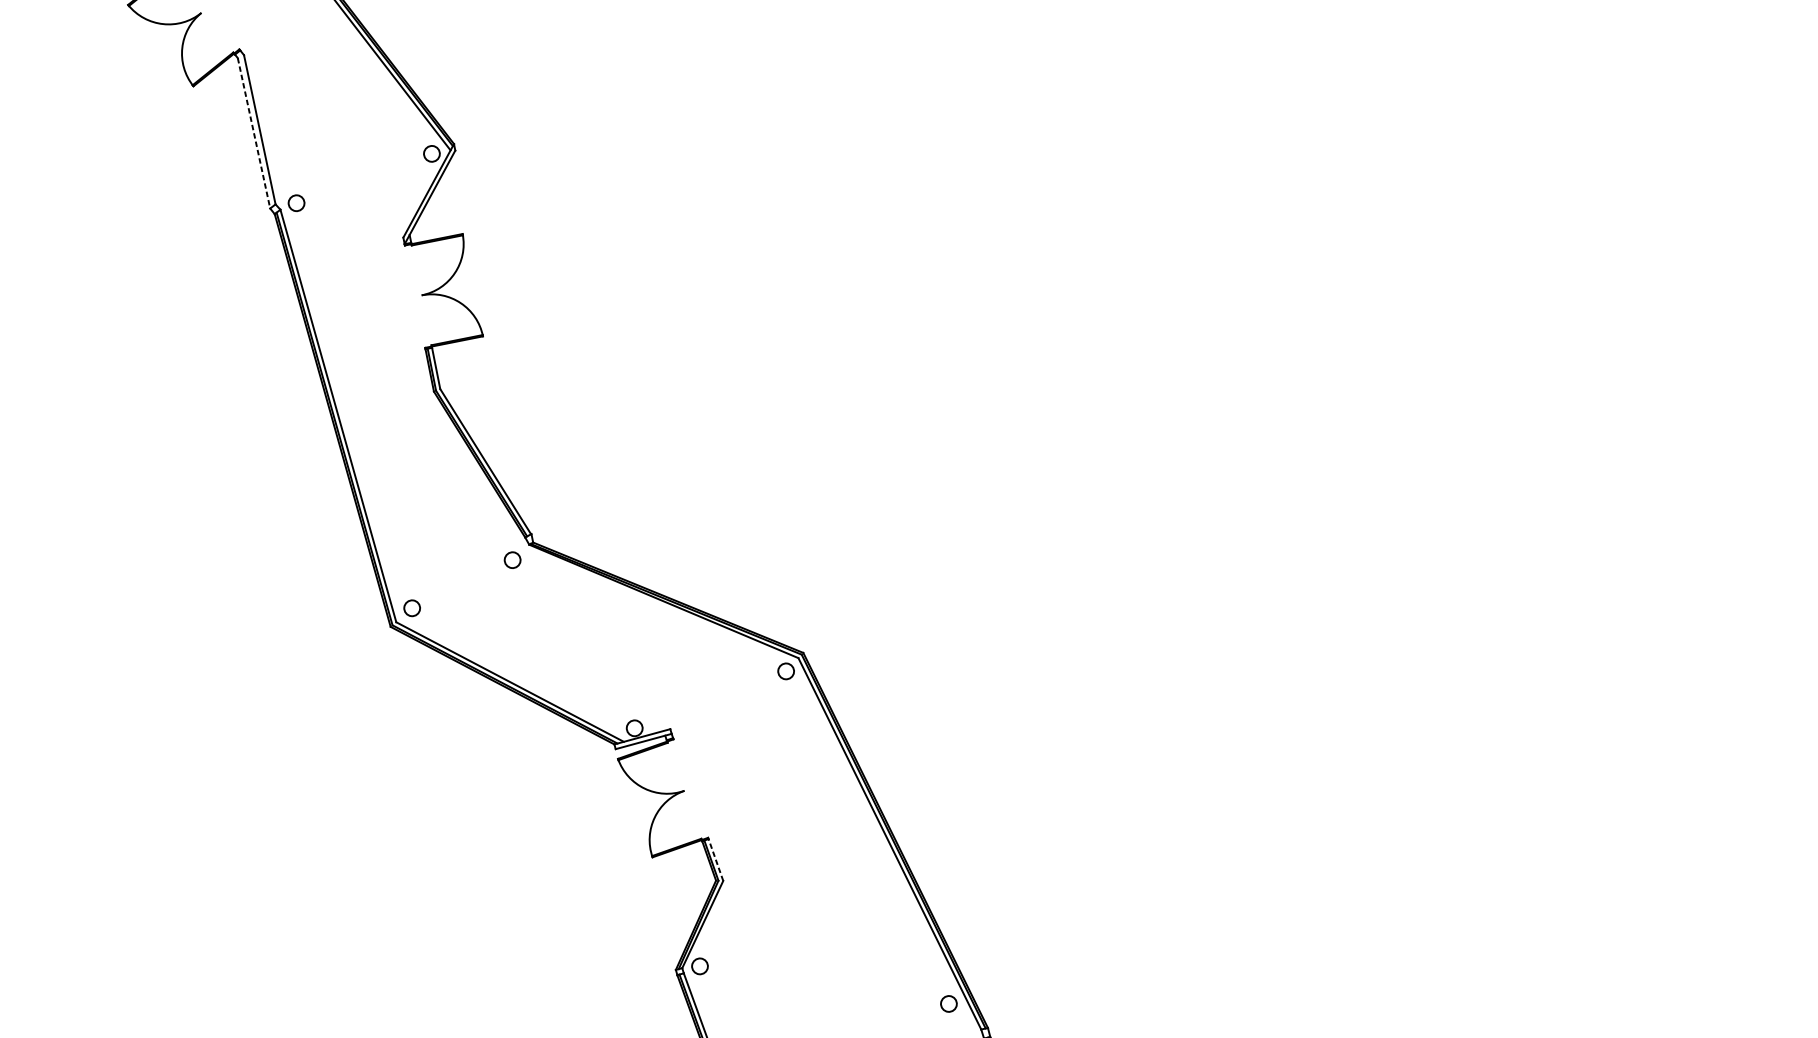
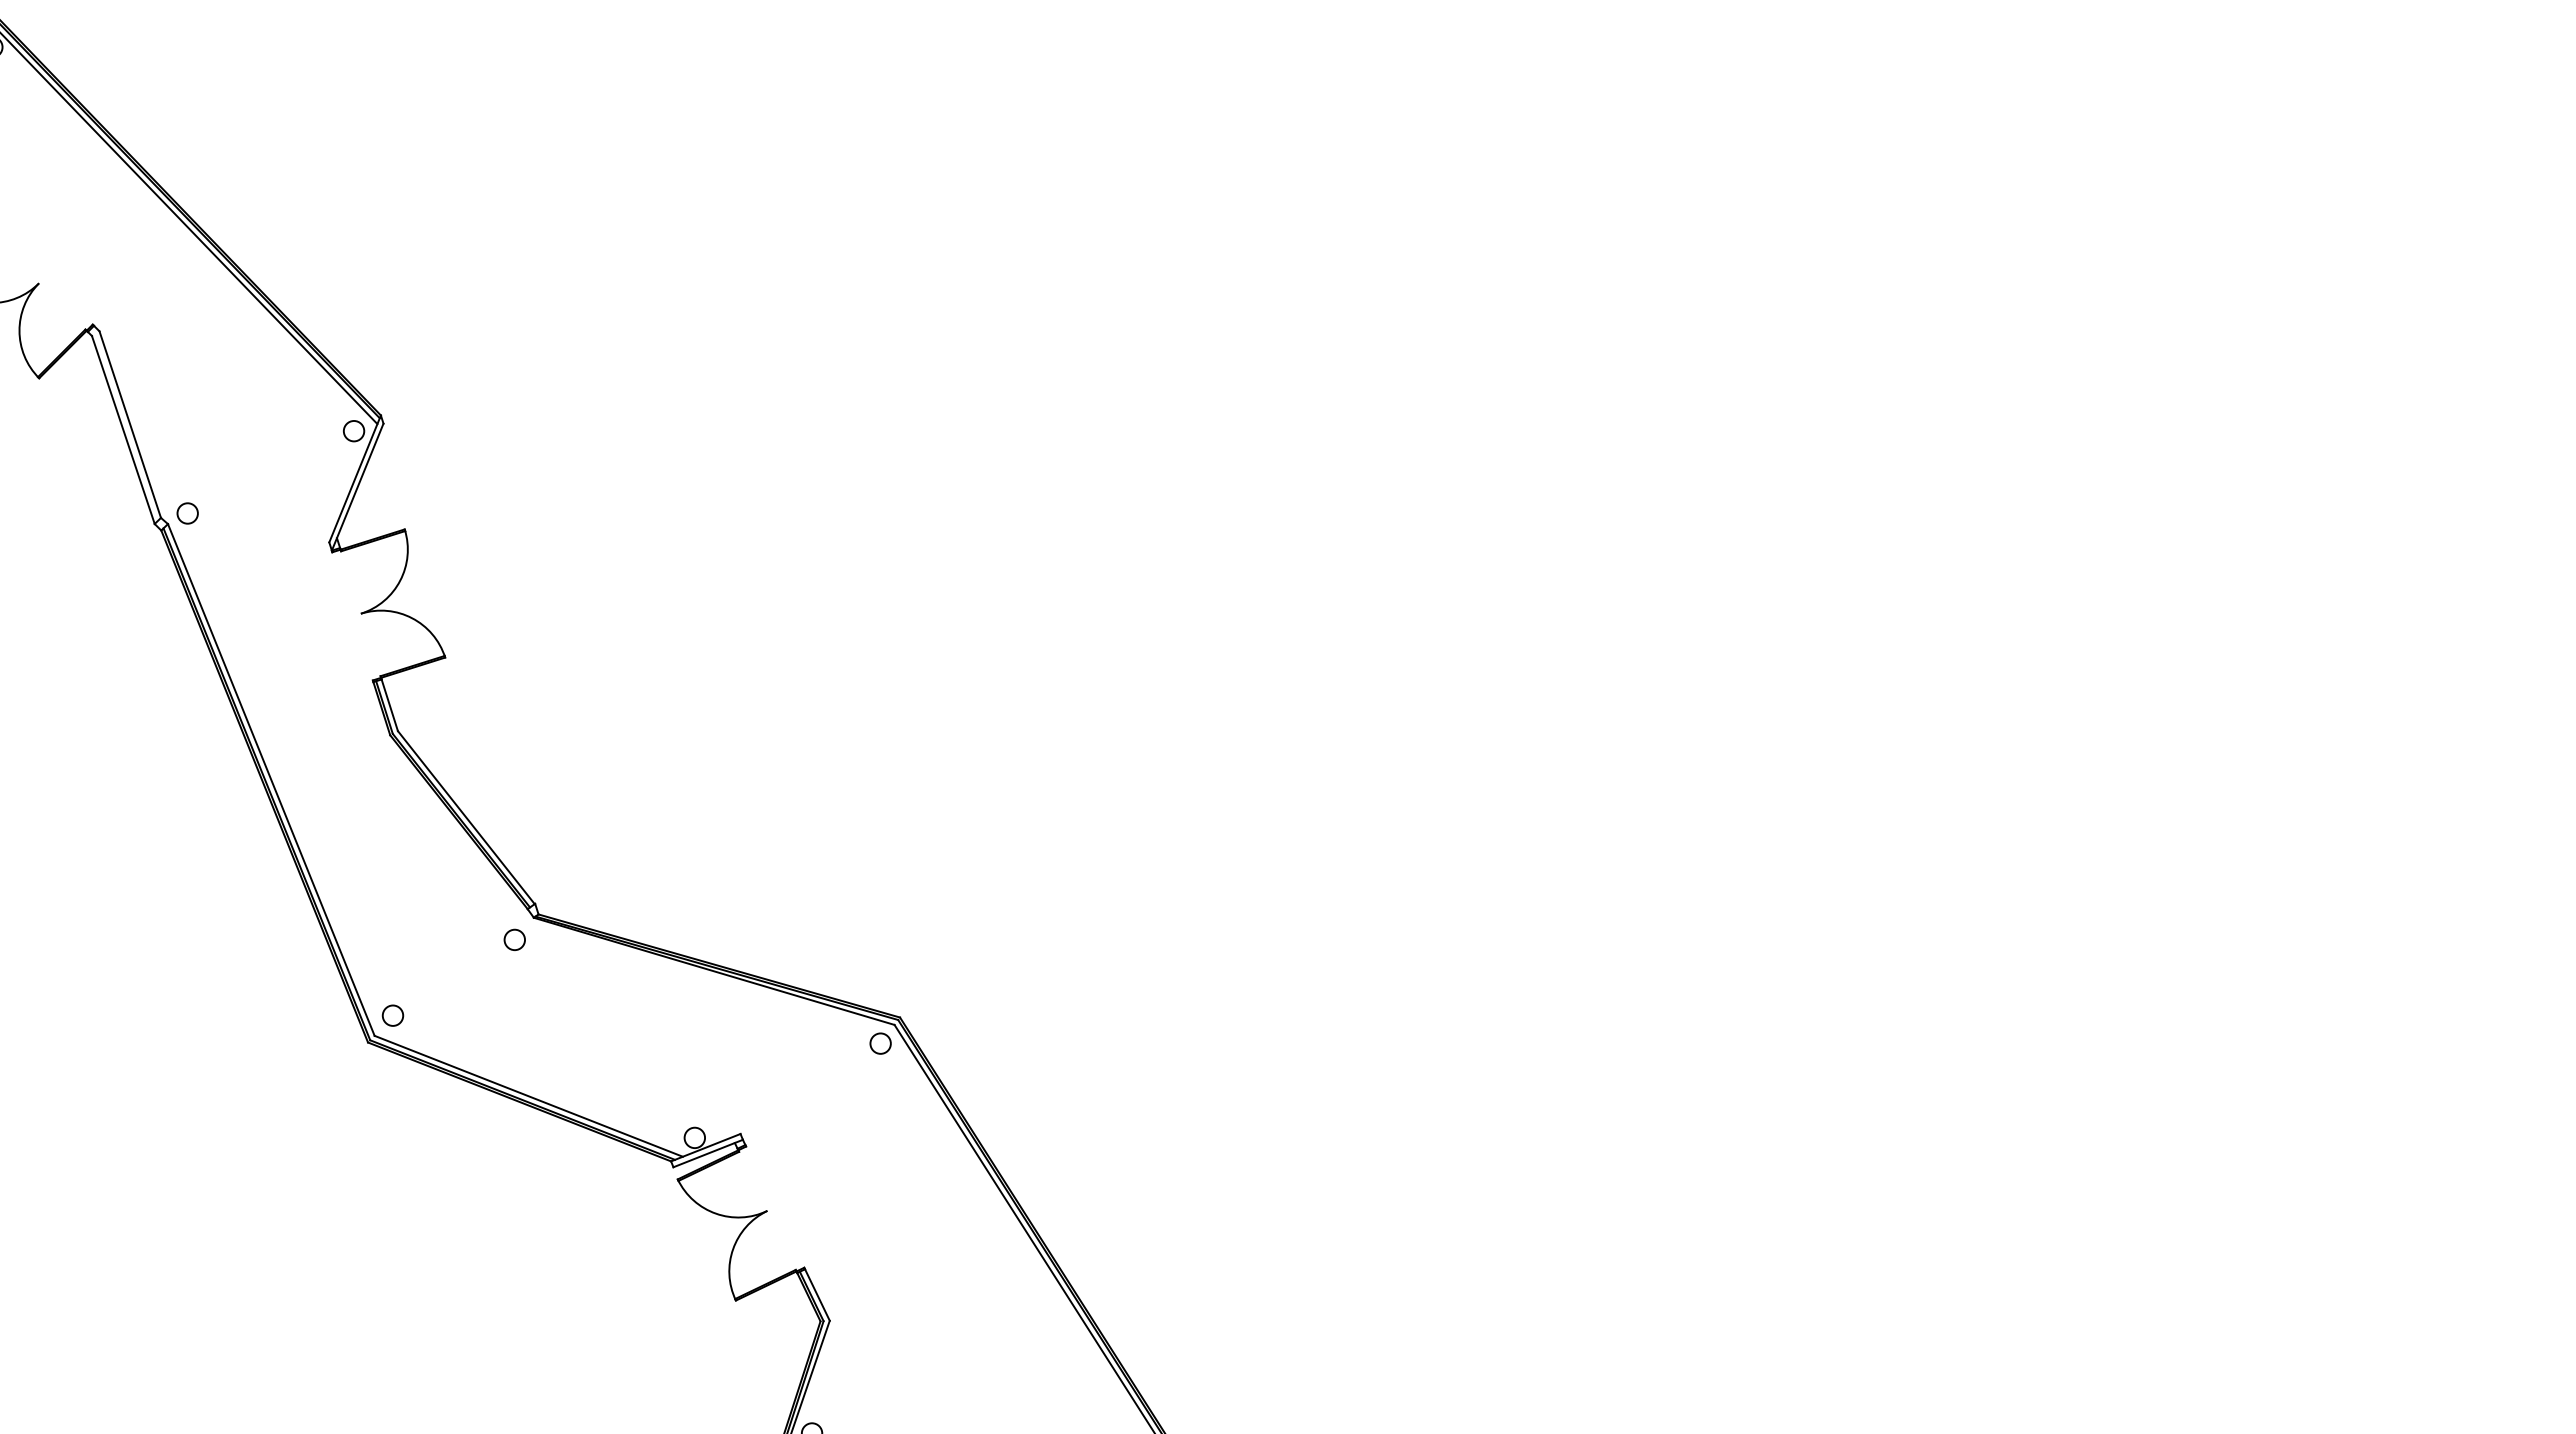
line: (254, 133) -> (123, 430), dashed -> solid
line: (715, 860) -> (817, 1295), dashed -> solid

